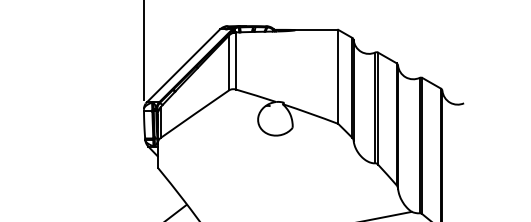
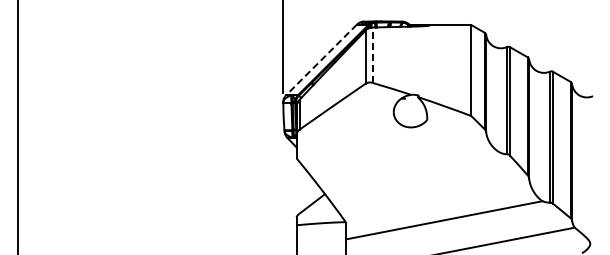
line: (236, 61) -> (372, 55), solid -> dashed
line: (183, 66) -> (321, 60), solid -> dashed

